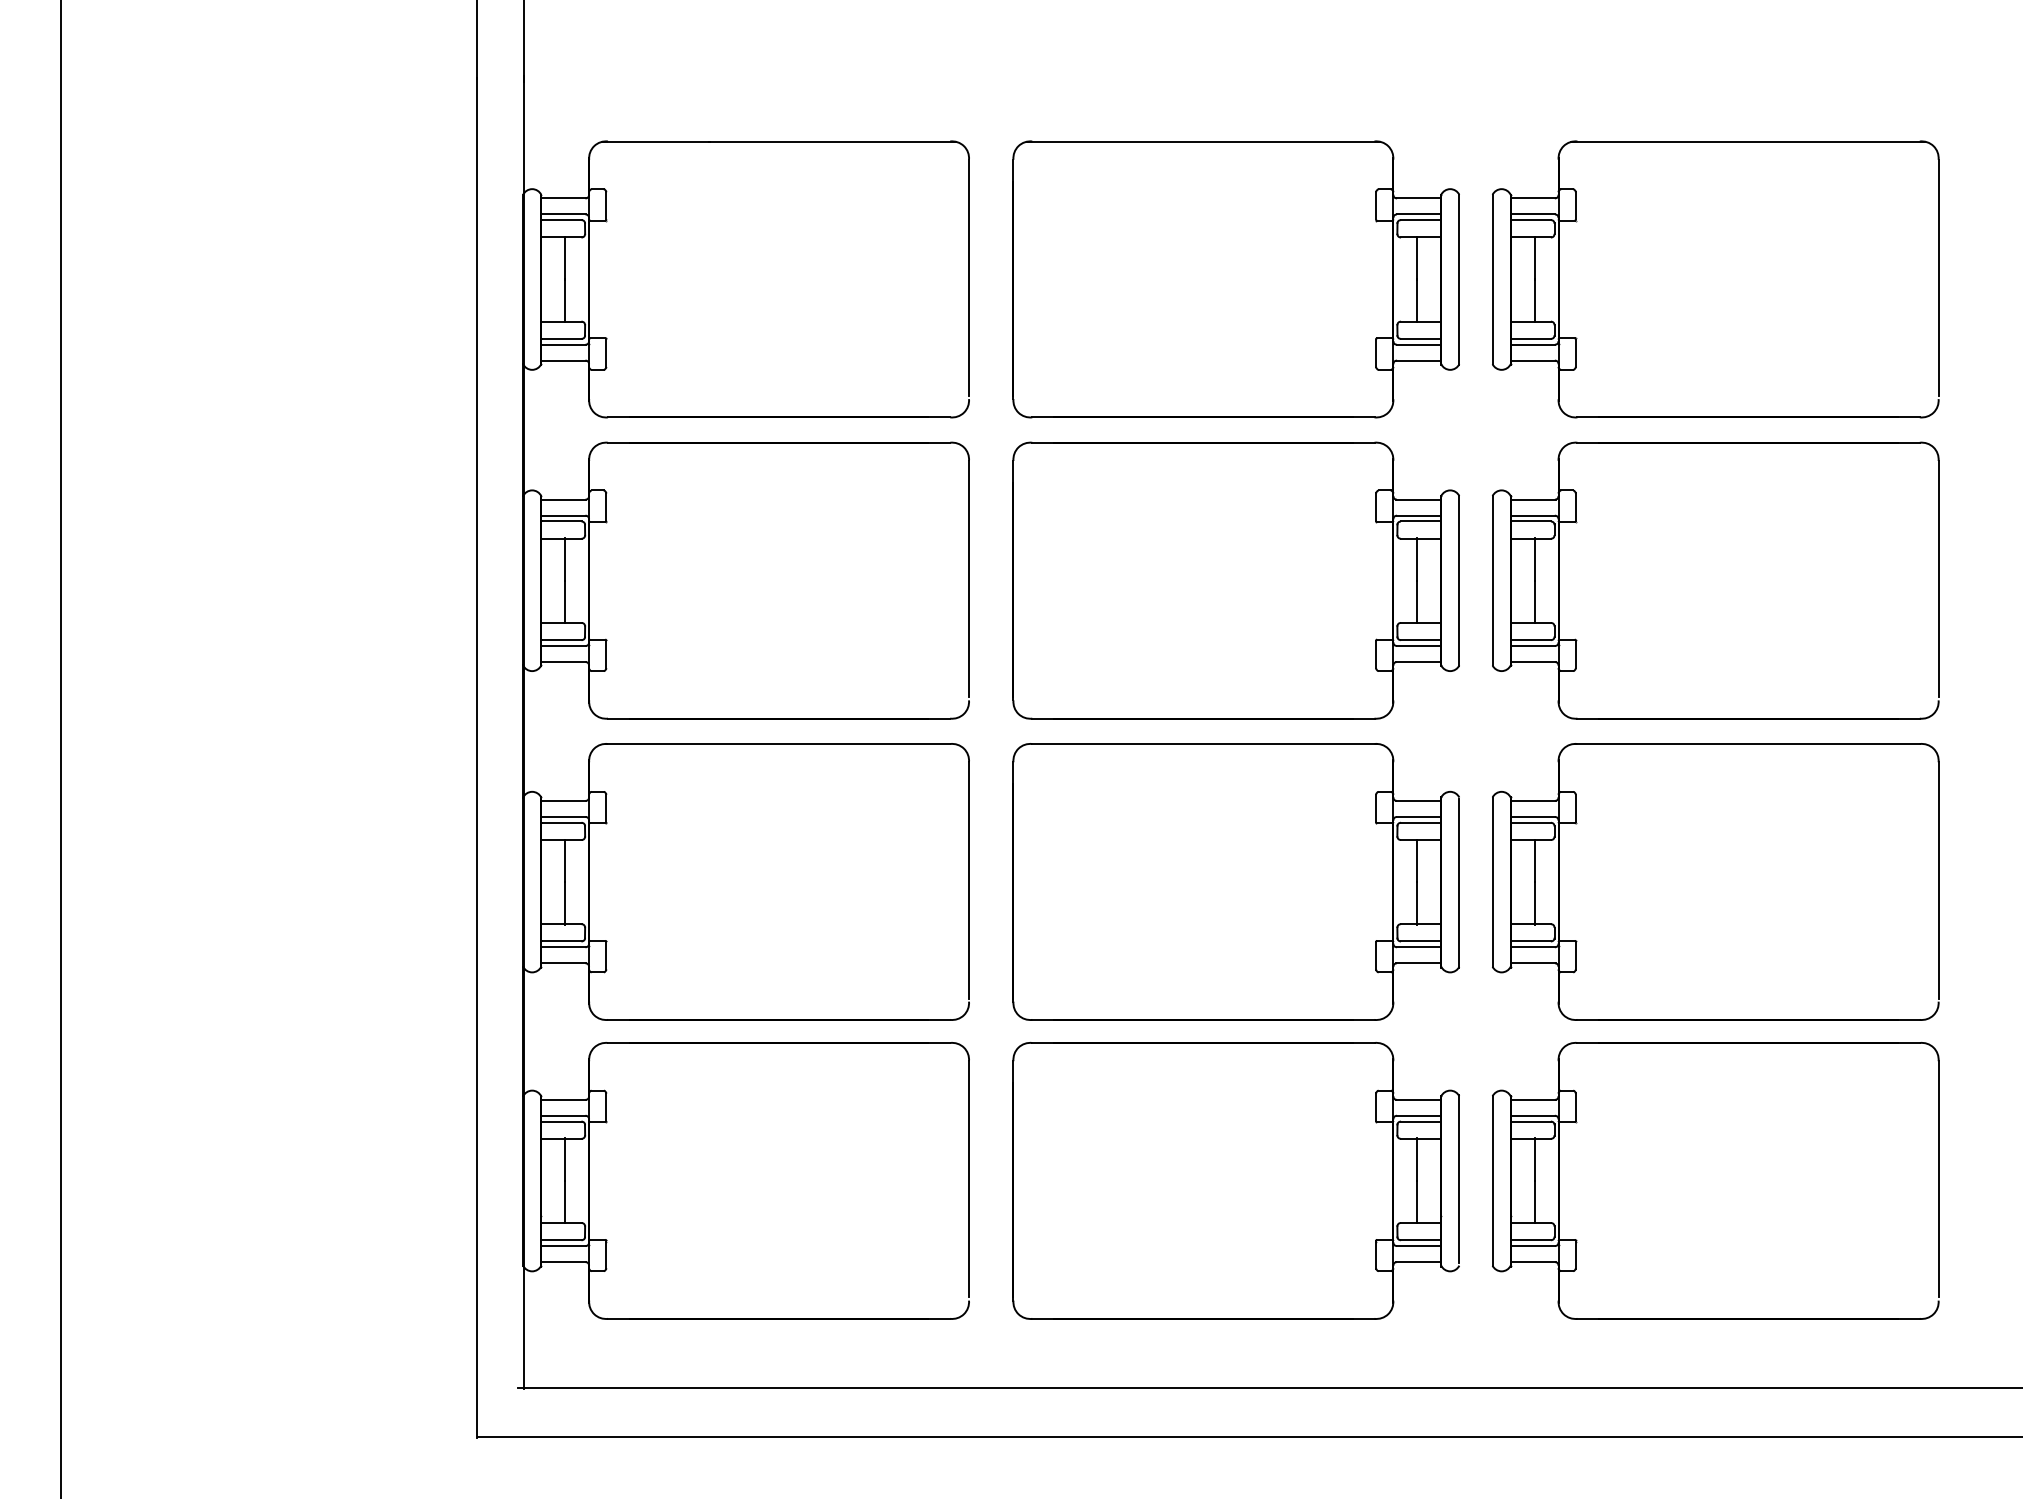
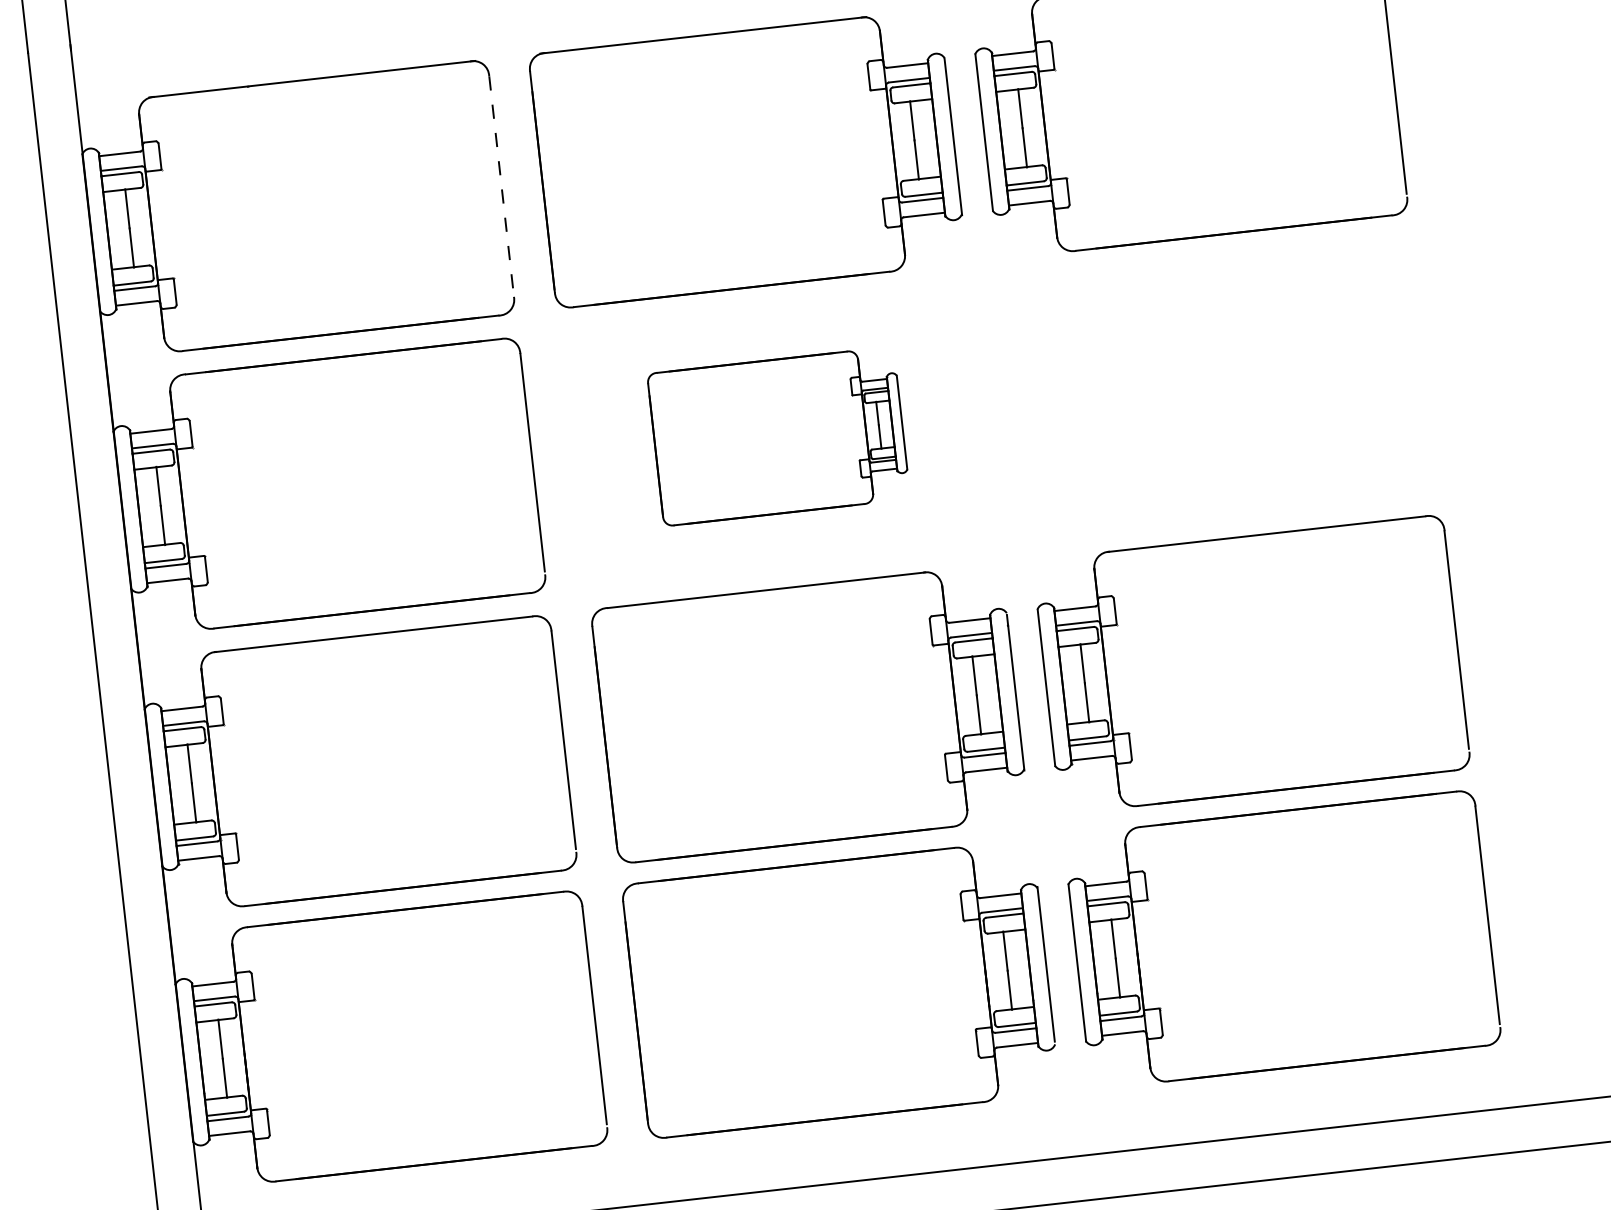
line: (969, 278) -> (501, 185), solid -> dashed
part: (1715, 443) -> (1206, 260), removed
part: (1235, 580) -> (778, 436), size x0.6

